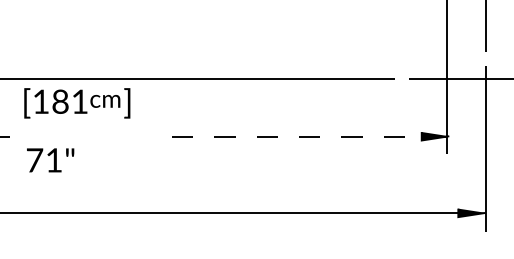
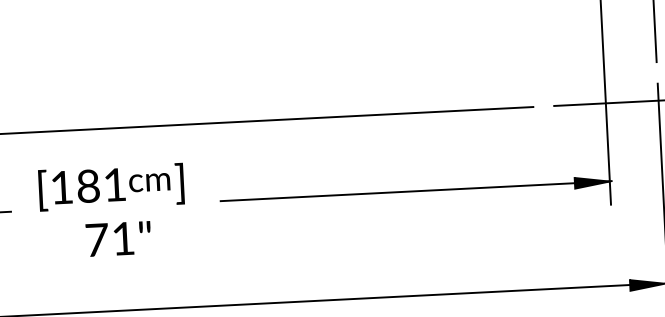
text: (77, 103) -> (111, 187), moved
line: (304, 136) -> (414, 191), dashed -> solid
text: (50, 160) -> (118, 239), moved

